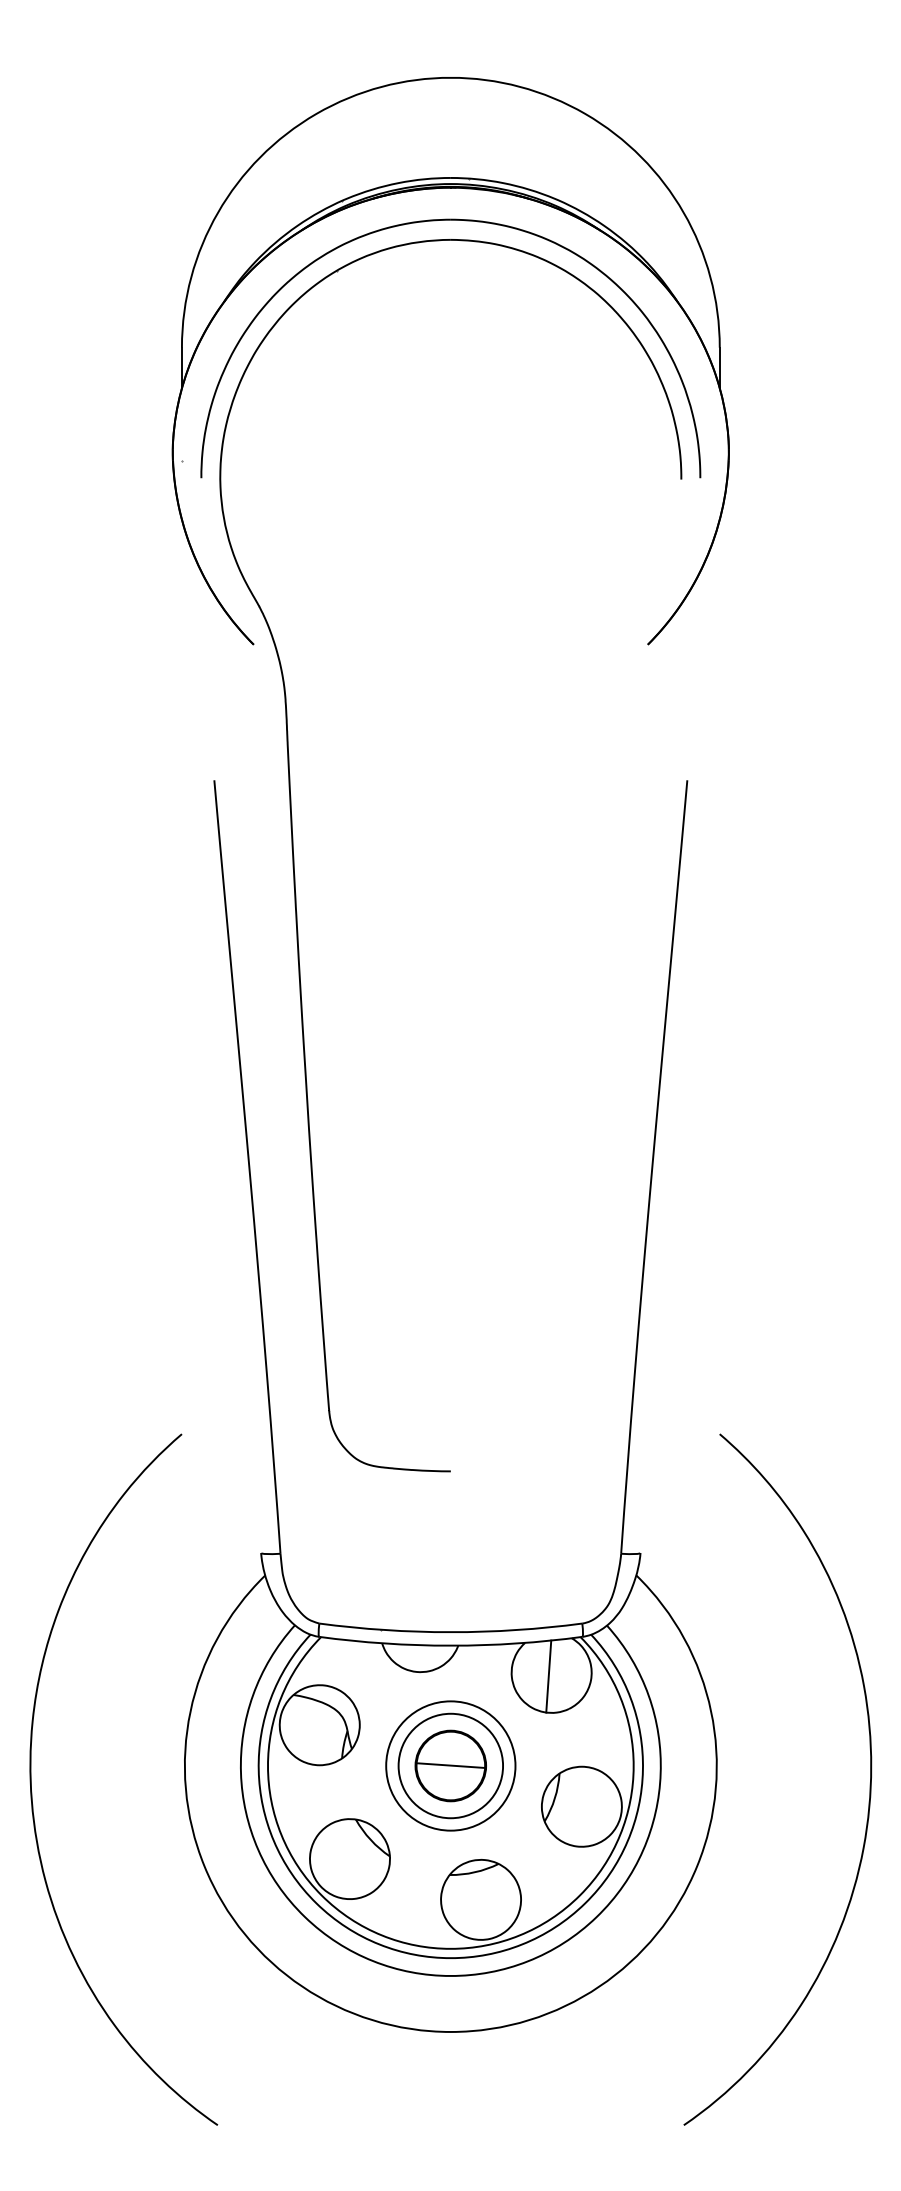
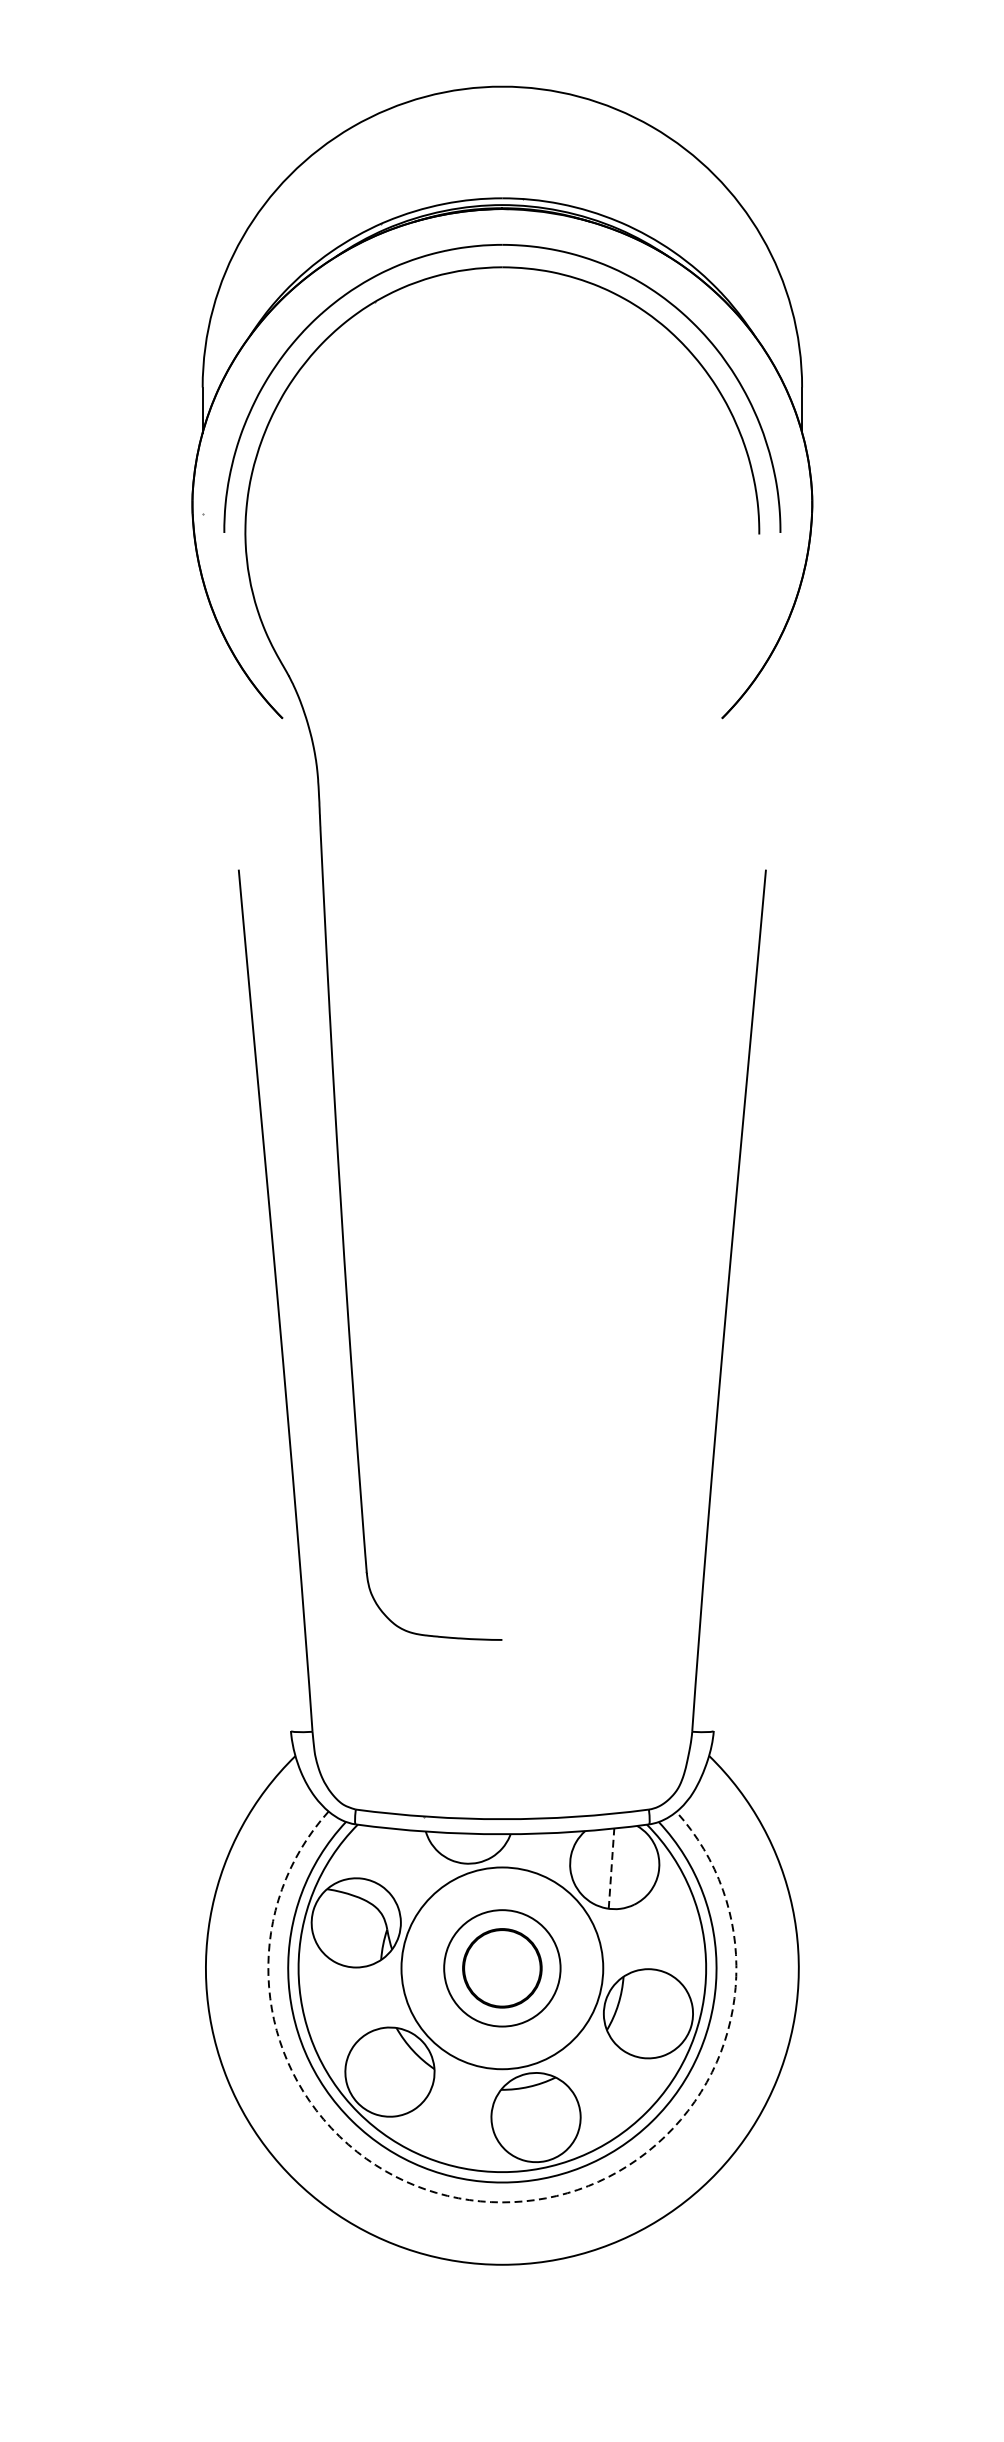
line: (548, 1676) -> (611, 1868), solid -> dashed
circle: (450, 1765) -> (502, 1967), size x1.4
line: (450, 1765) -> (502, 1967), removed
curve: (869, 1784) -> (969, 1988), removed
curve: (32, 1792) -> (36, 1997), removed
arc: (450, 1975) -> (502, 2201), solid -> dashed

